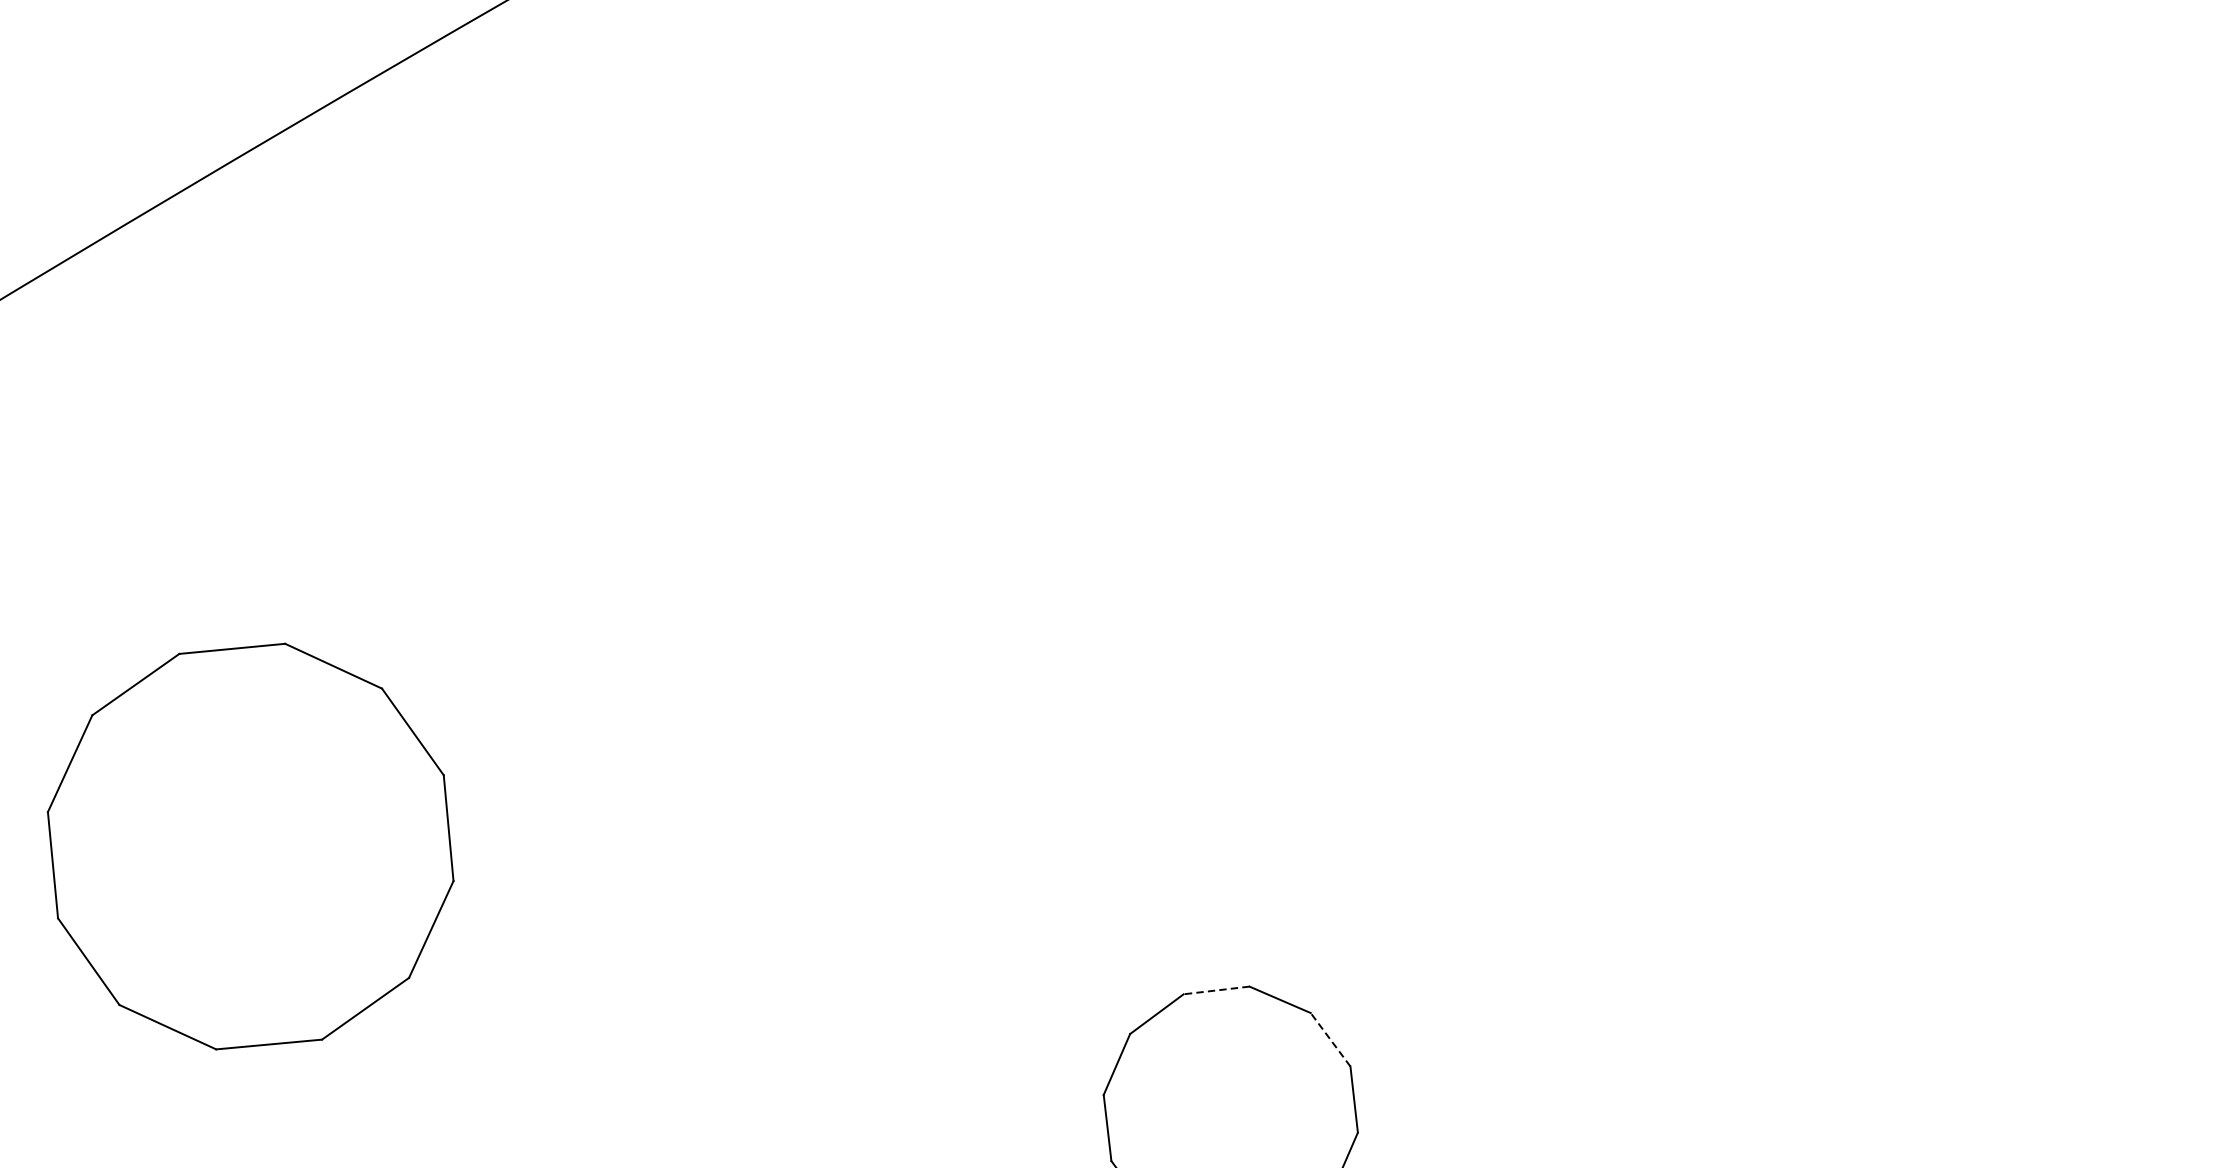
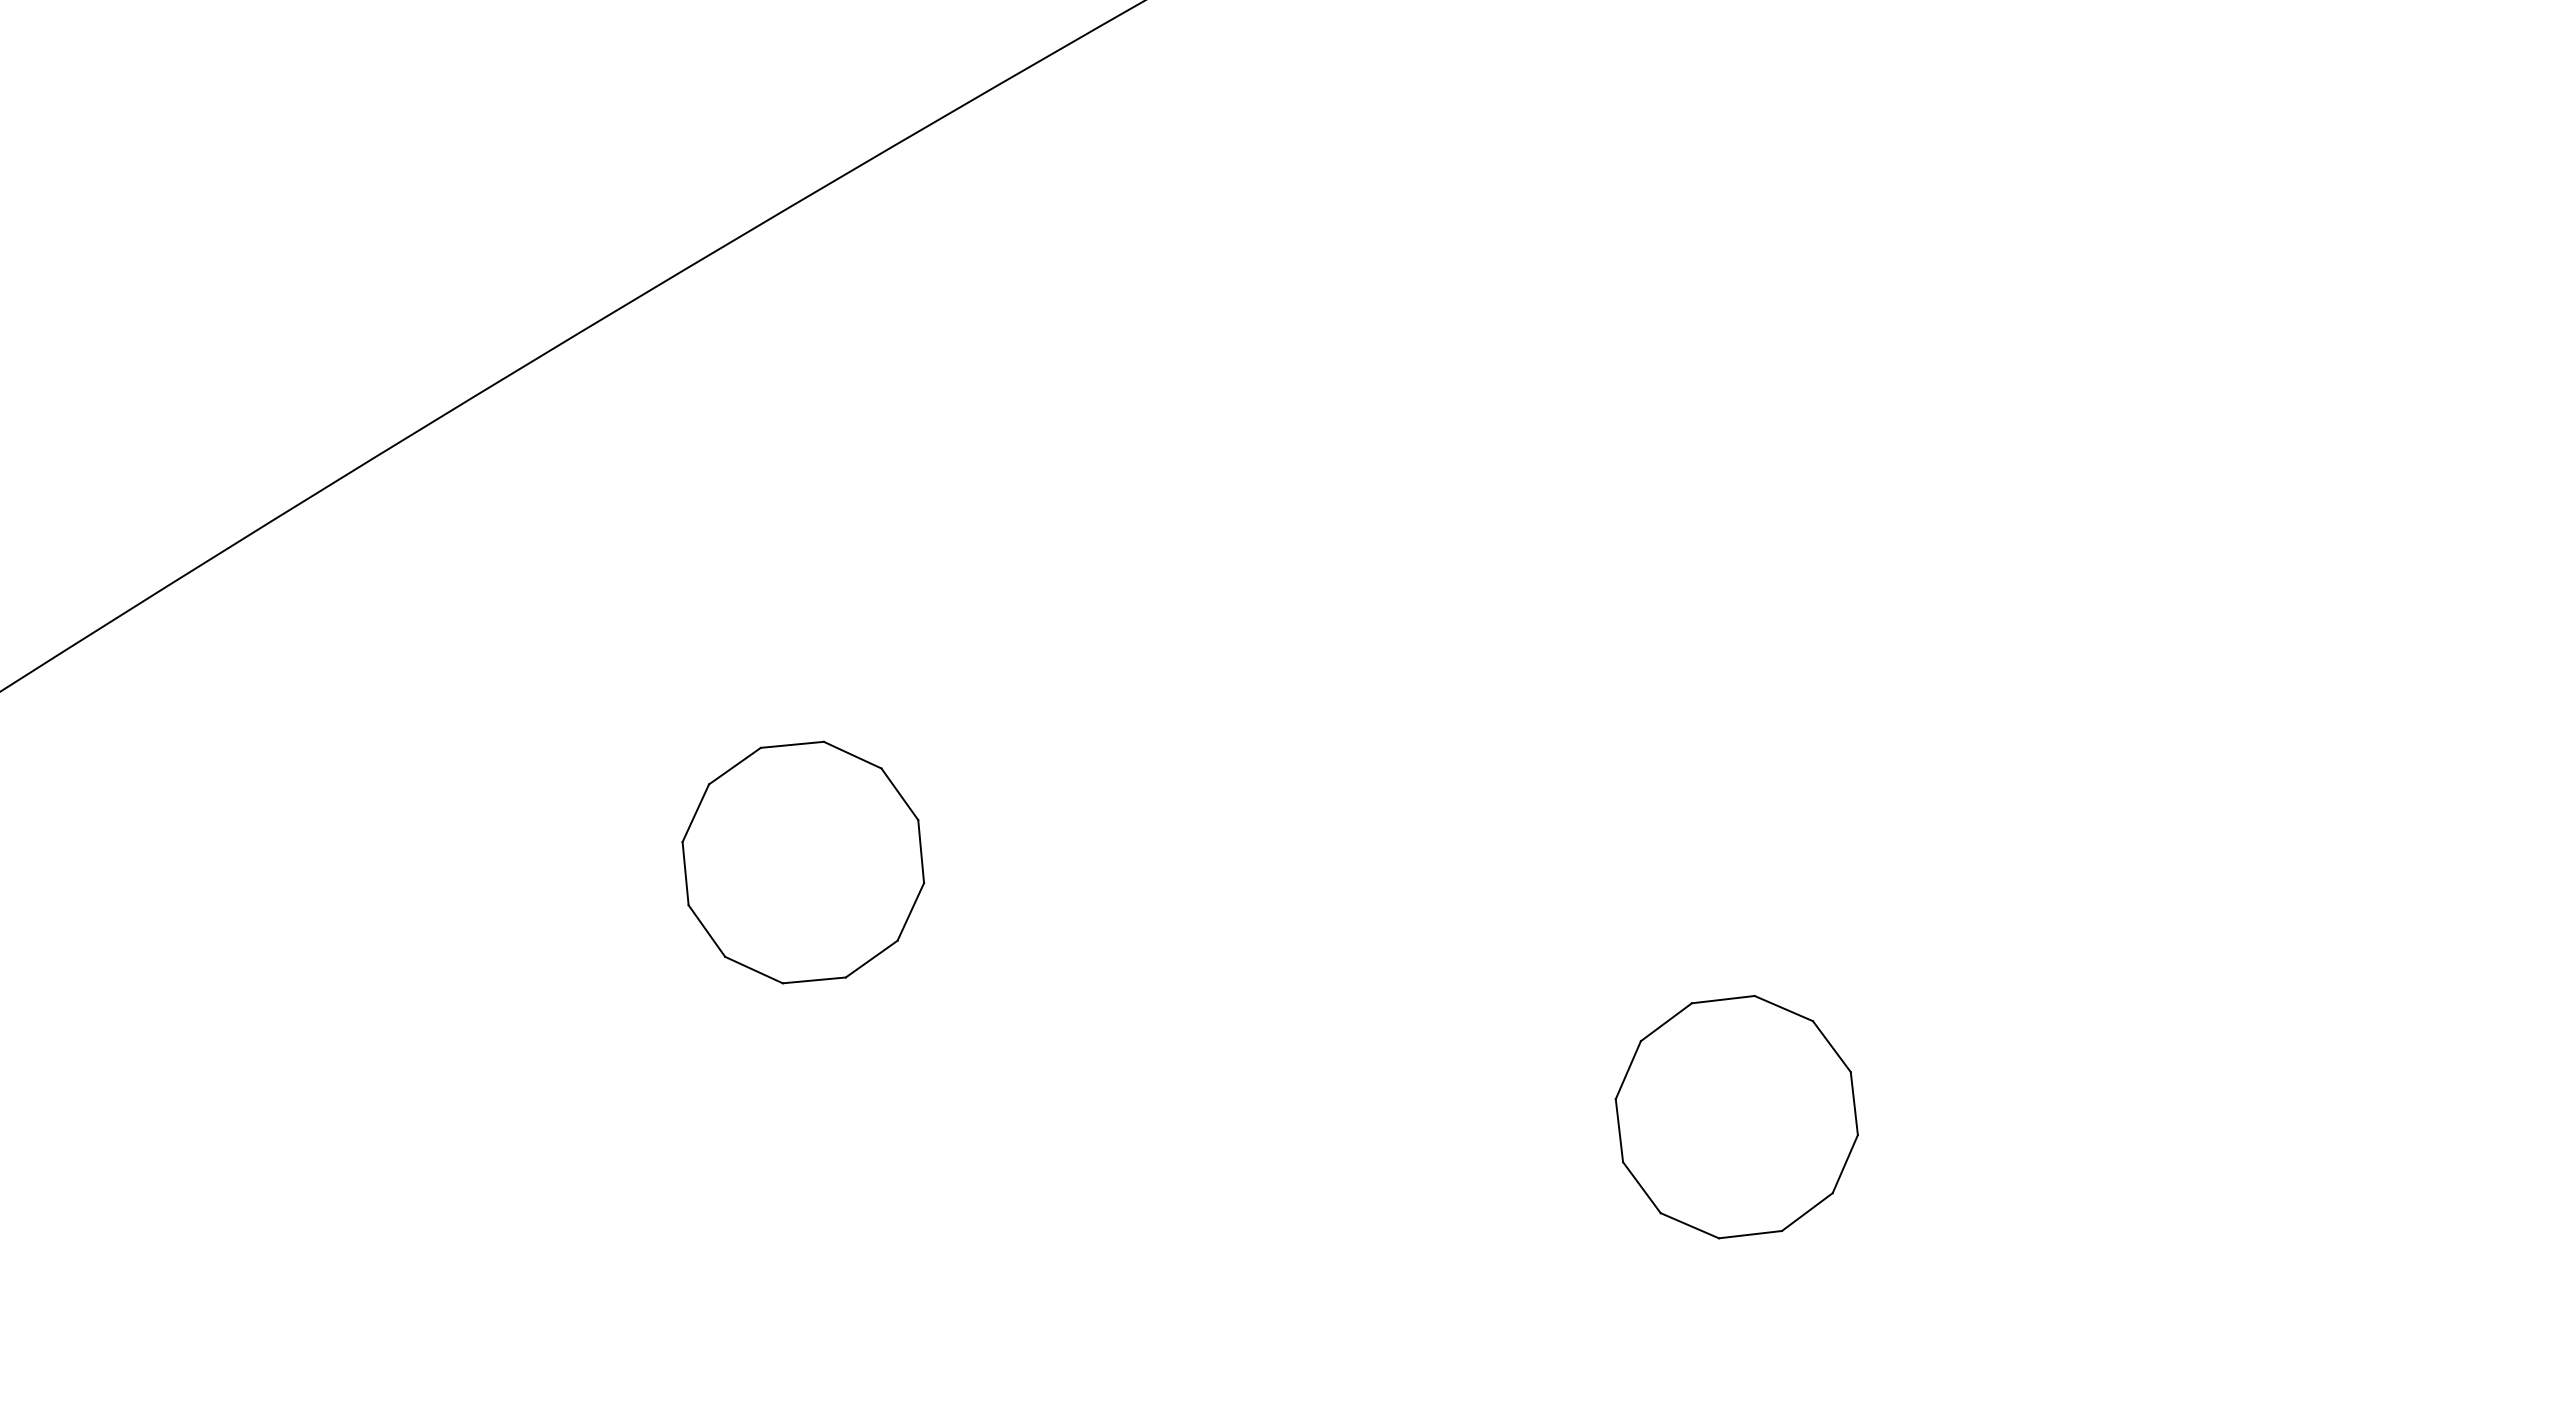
part: (251, 846) -> (803, 862), size x0.62
line: (1216, 990) -> (1723, 999), dashed -> solid
line: (1330, 1039) -> (1831, 1046), dashed -> solid

